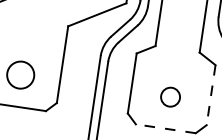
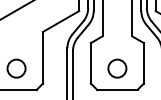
line: (210, 95) -> (143, 63), dashed -> solid
circle: (170, 97) -> (117, 68), size x1.43
line: (164, 128) -> (116, 89), dashed -> solid

